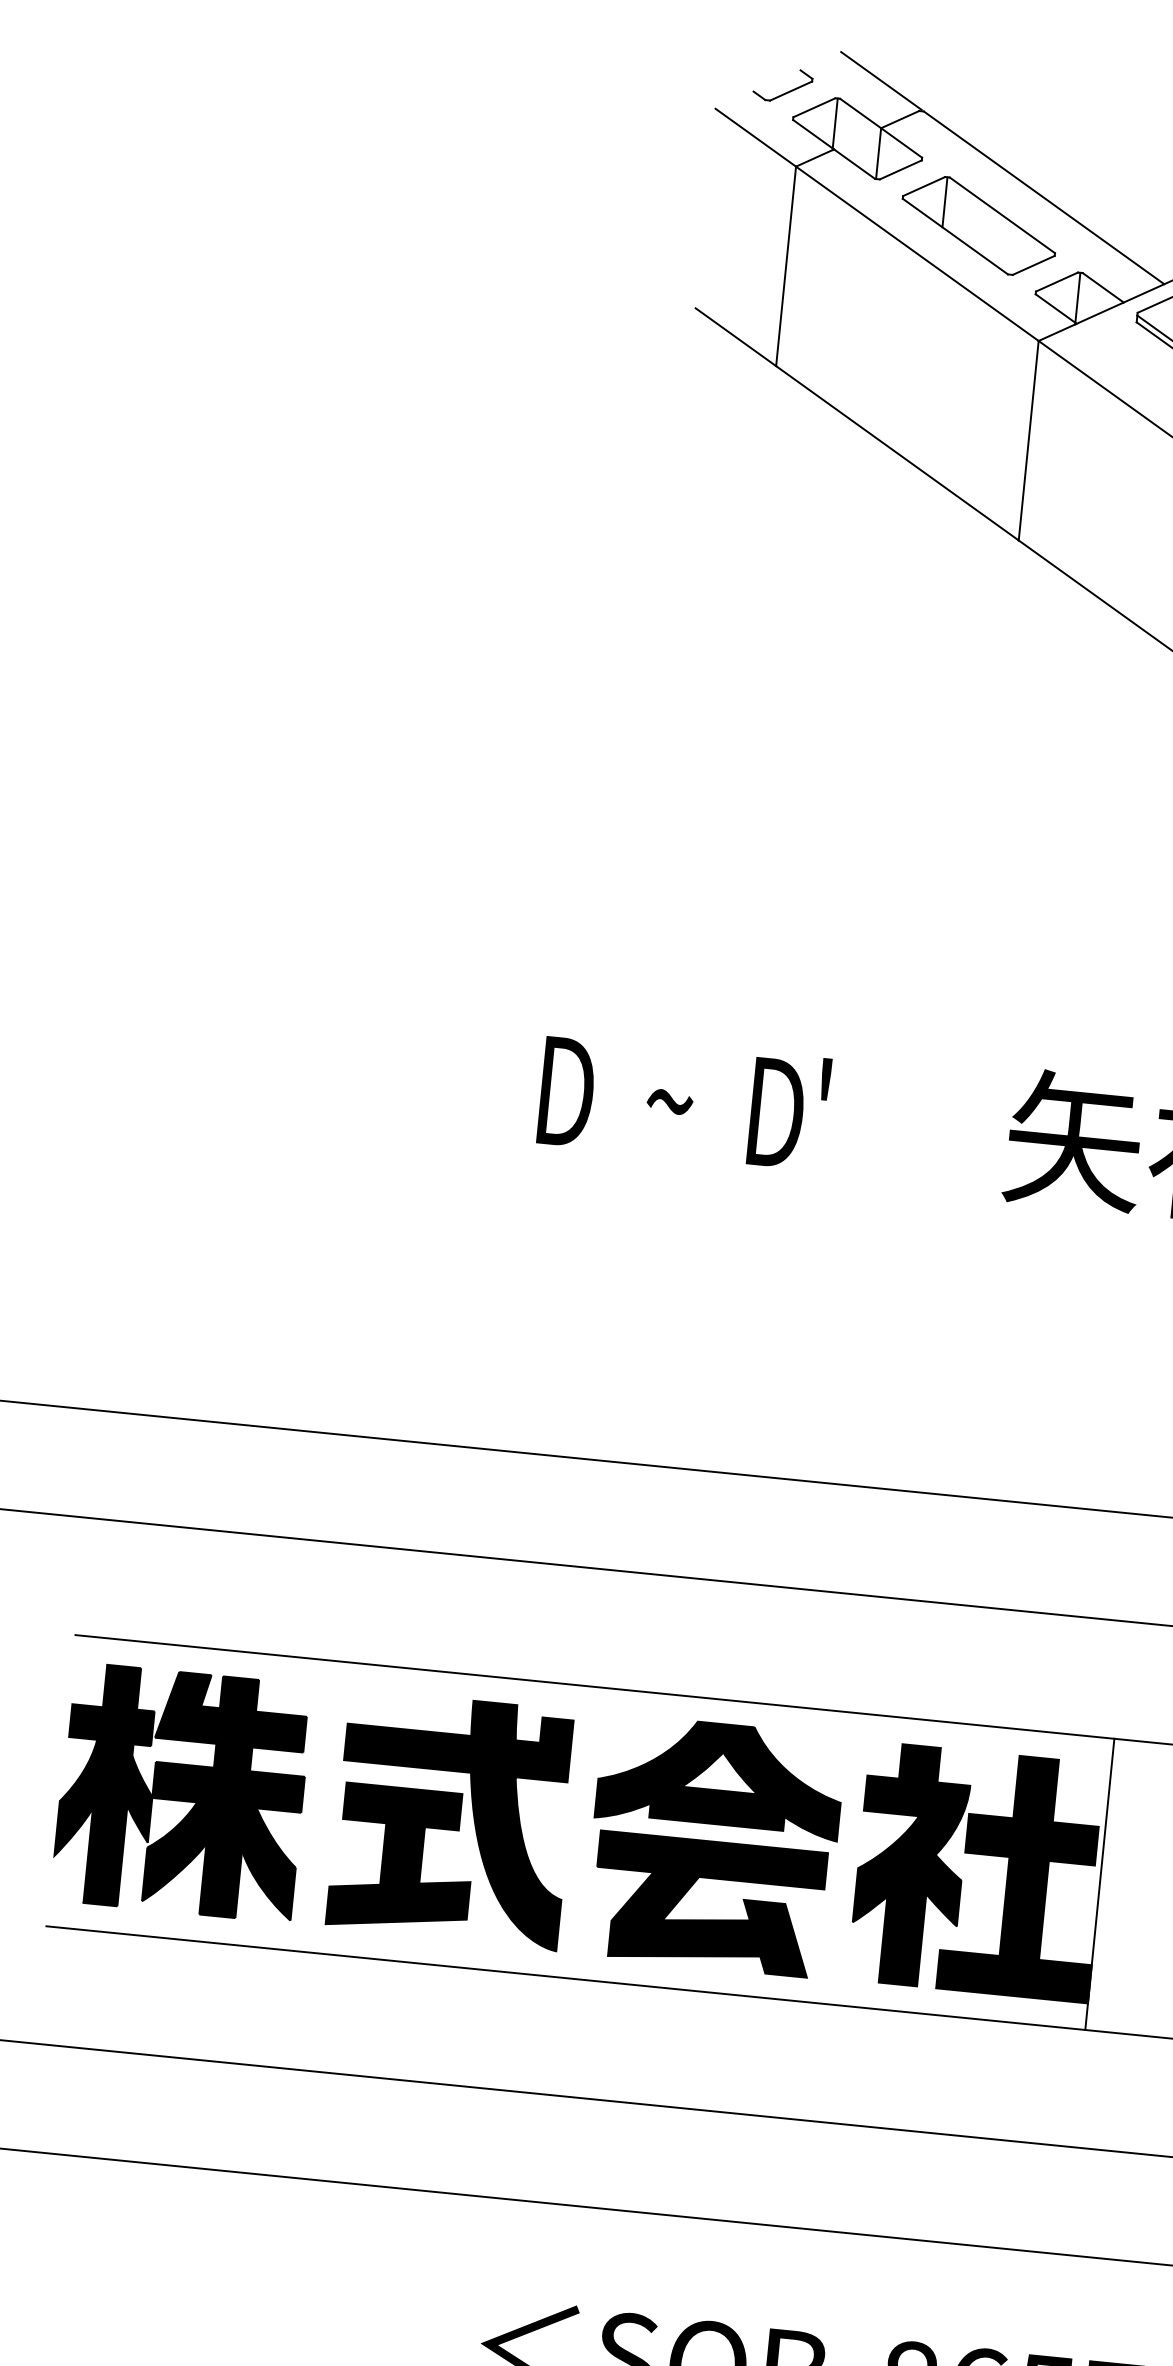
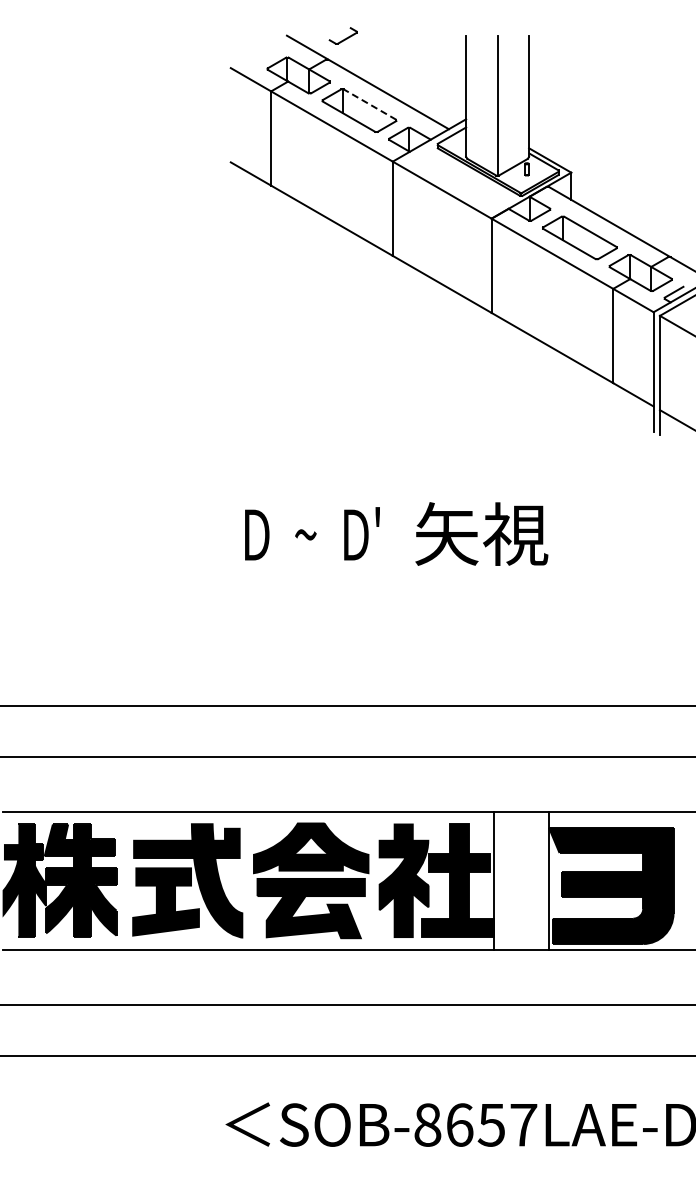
part: (781, 84) -> (342, 35), moved
line: (1001, 215) -> (369, 104), solid -> dashed
text: (684, 1100) -> (312, 533), moved

